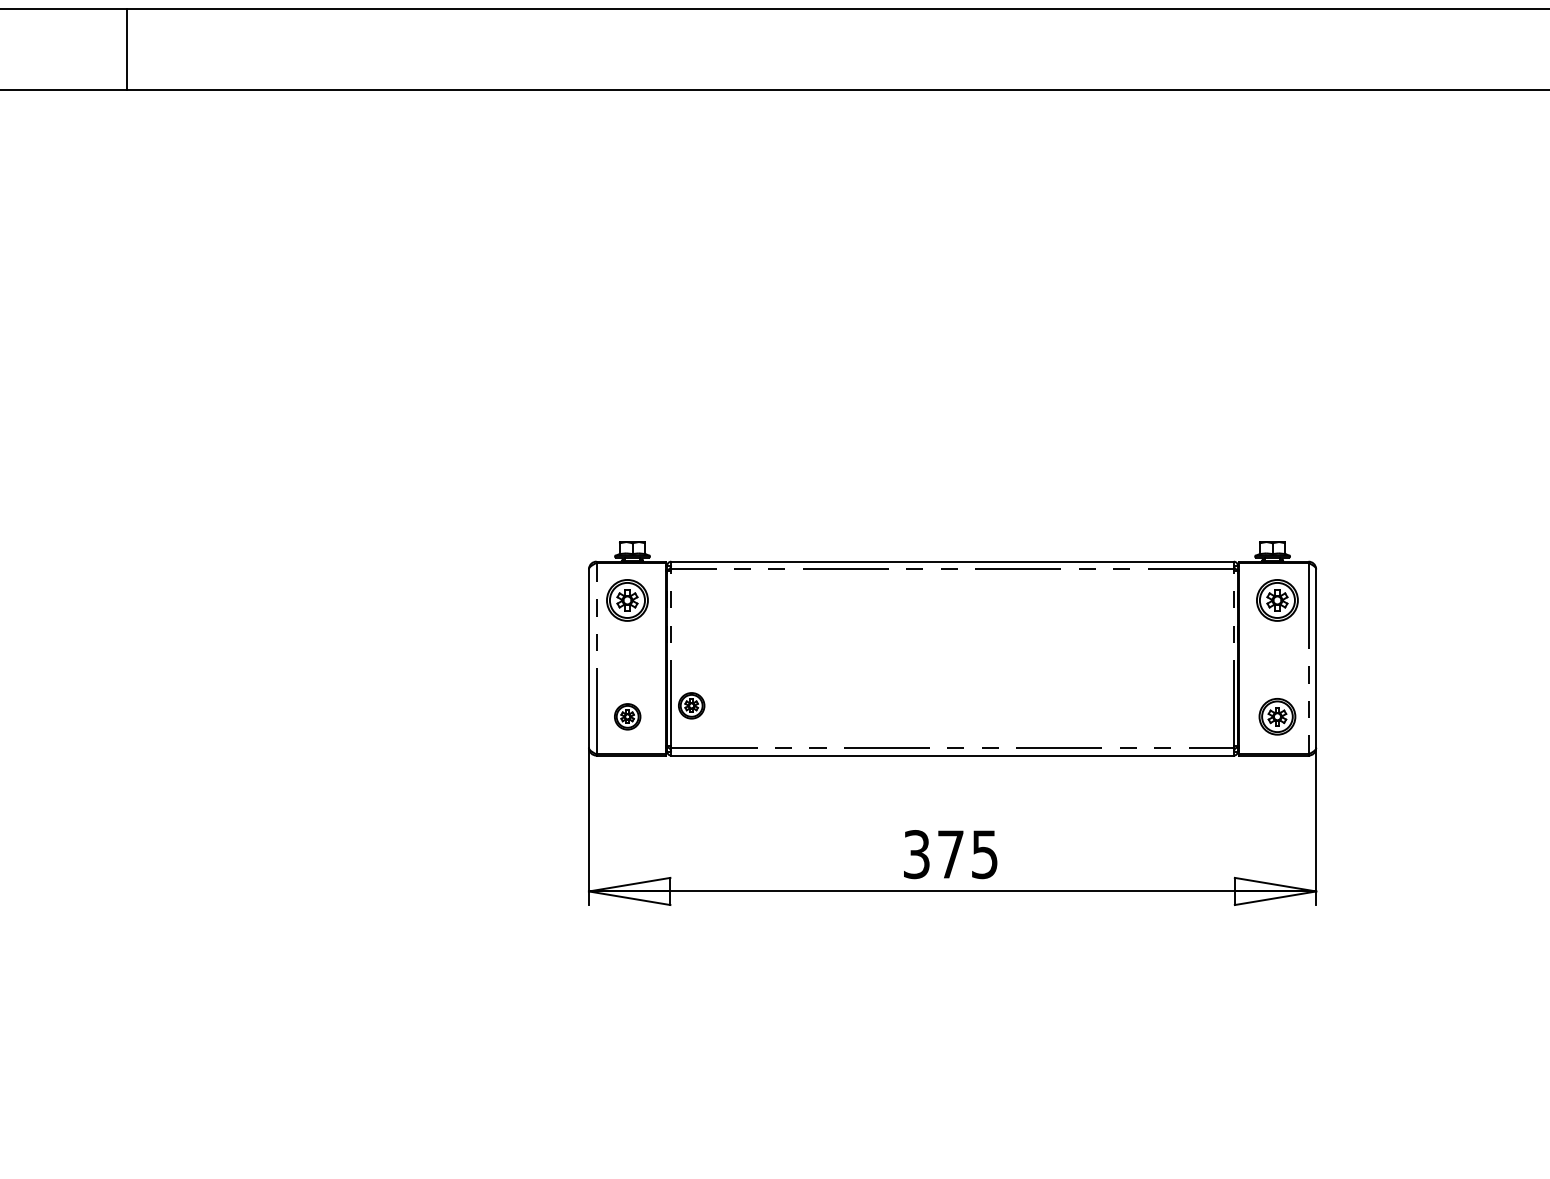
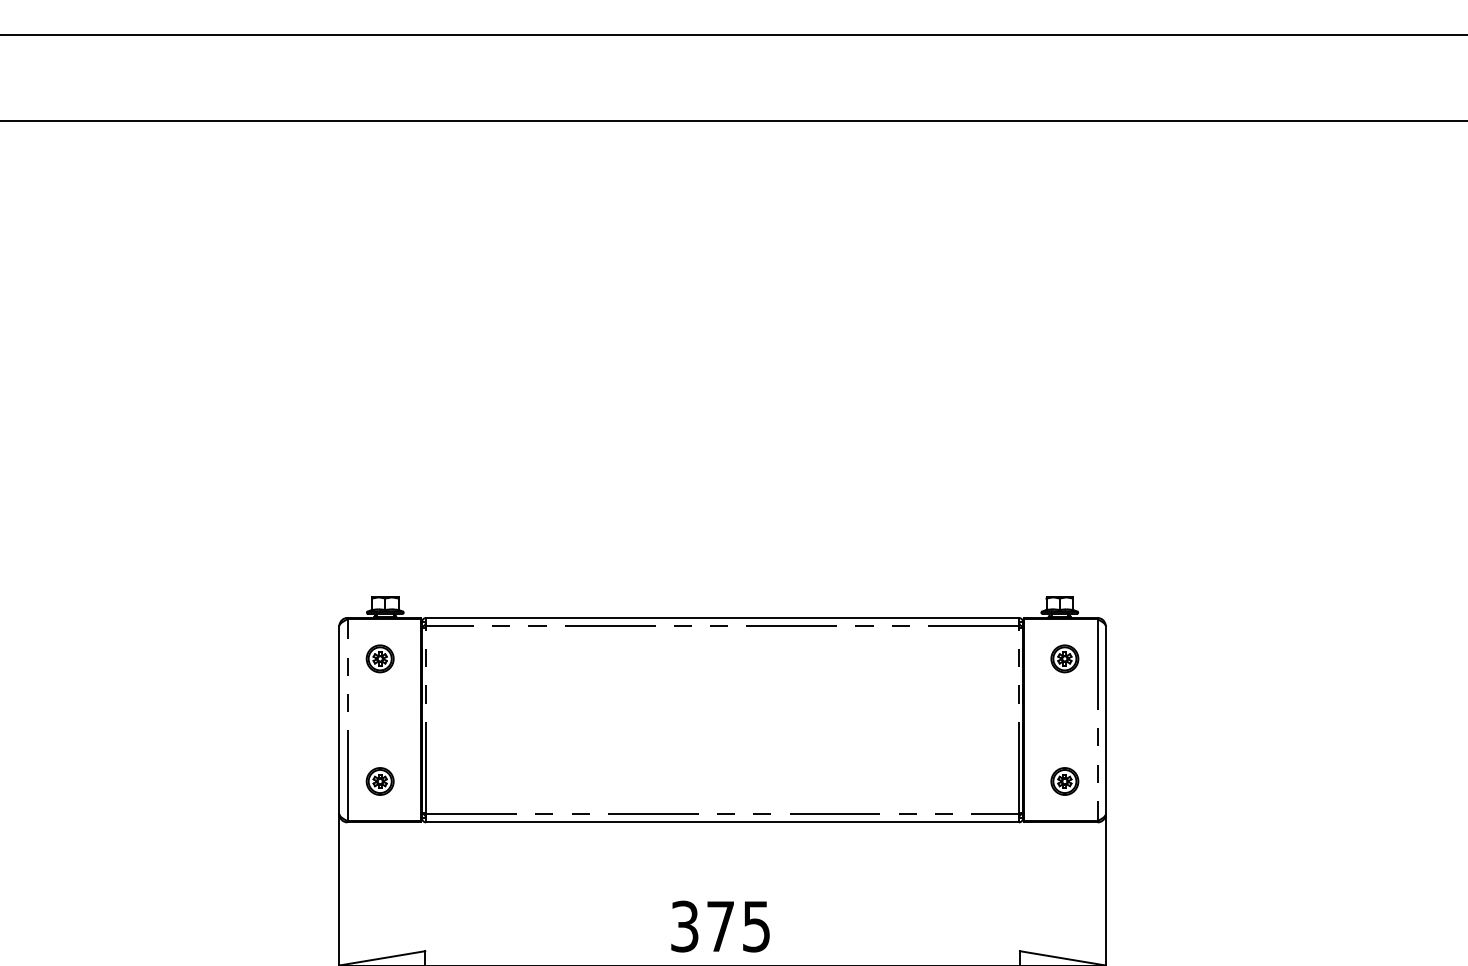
part: (627, 600) -> (380, 658), size x0.62
part: (1277, 600) -> (1064, 658), size x0.62
part: (691, 705) -> (447, 769), removed
part: (1277, 716) -> (1064, 781), size x0.71

